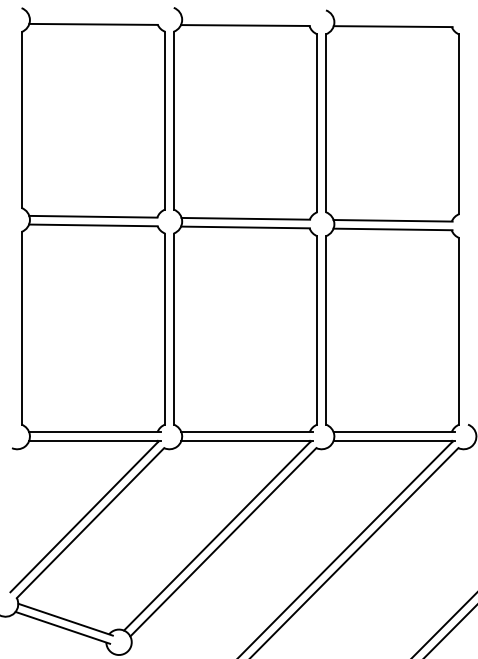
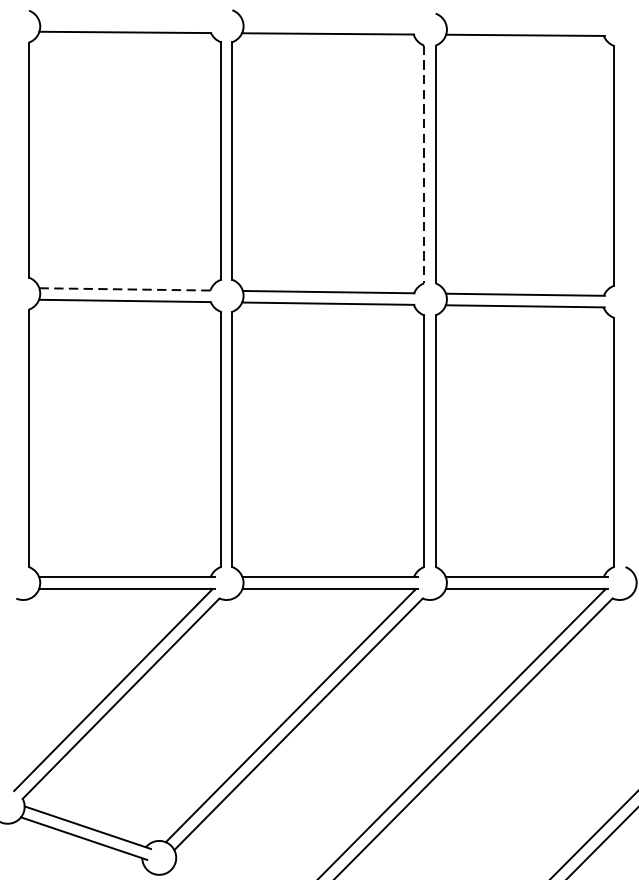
line: (317, 123) -> (424, 164), solid -> dashed
line: (92, 216) -> (123, 289), solid -> dashed

